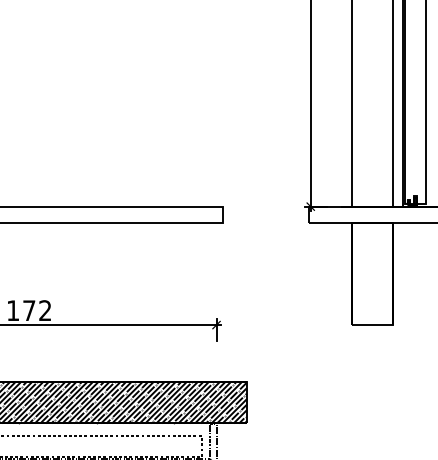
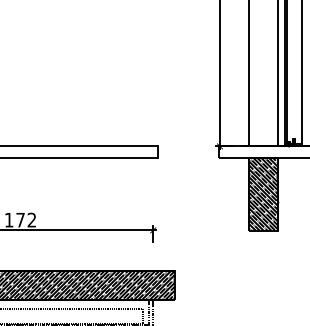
hatch: (371, 274) -> (263, 194), added

